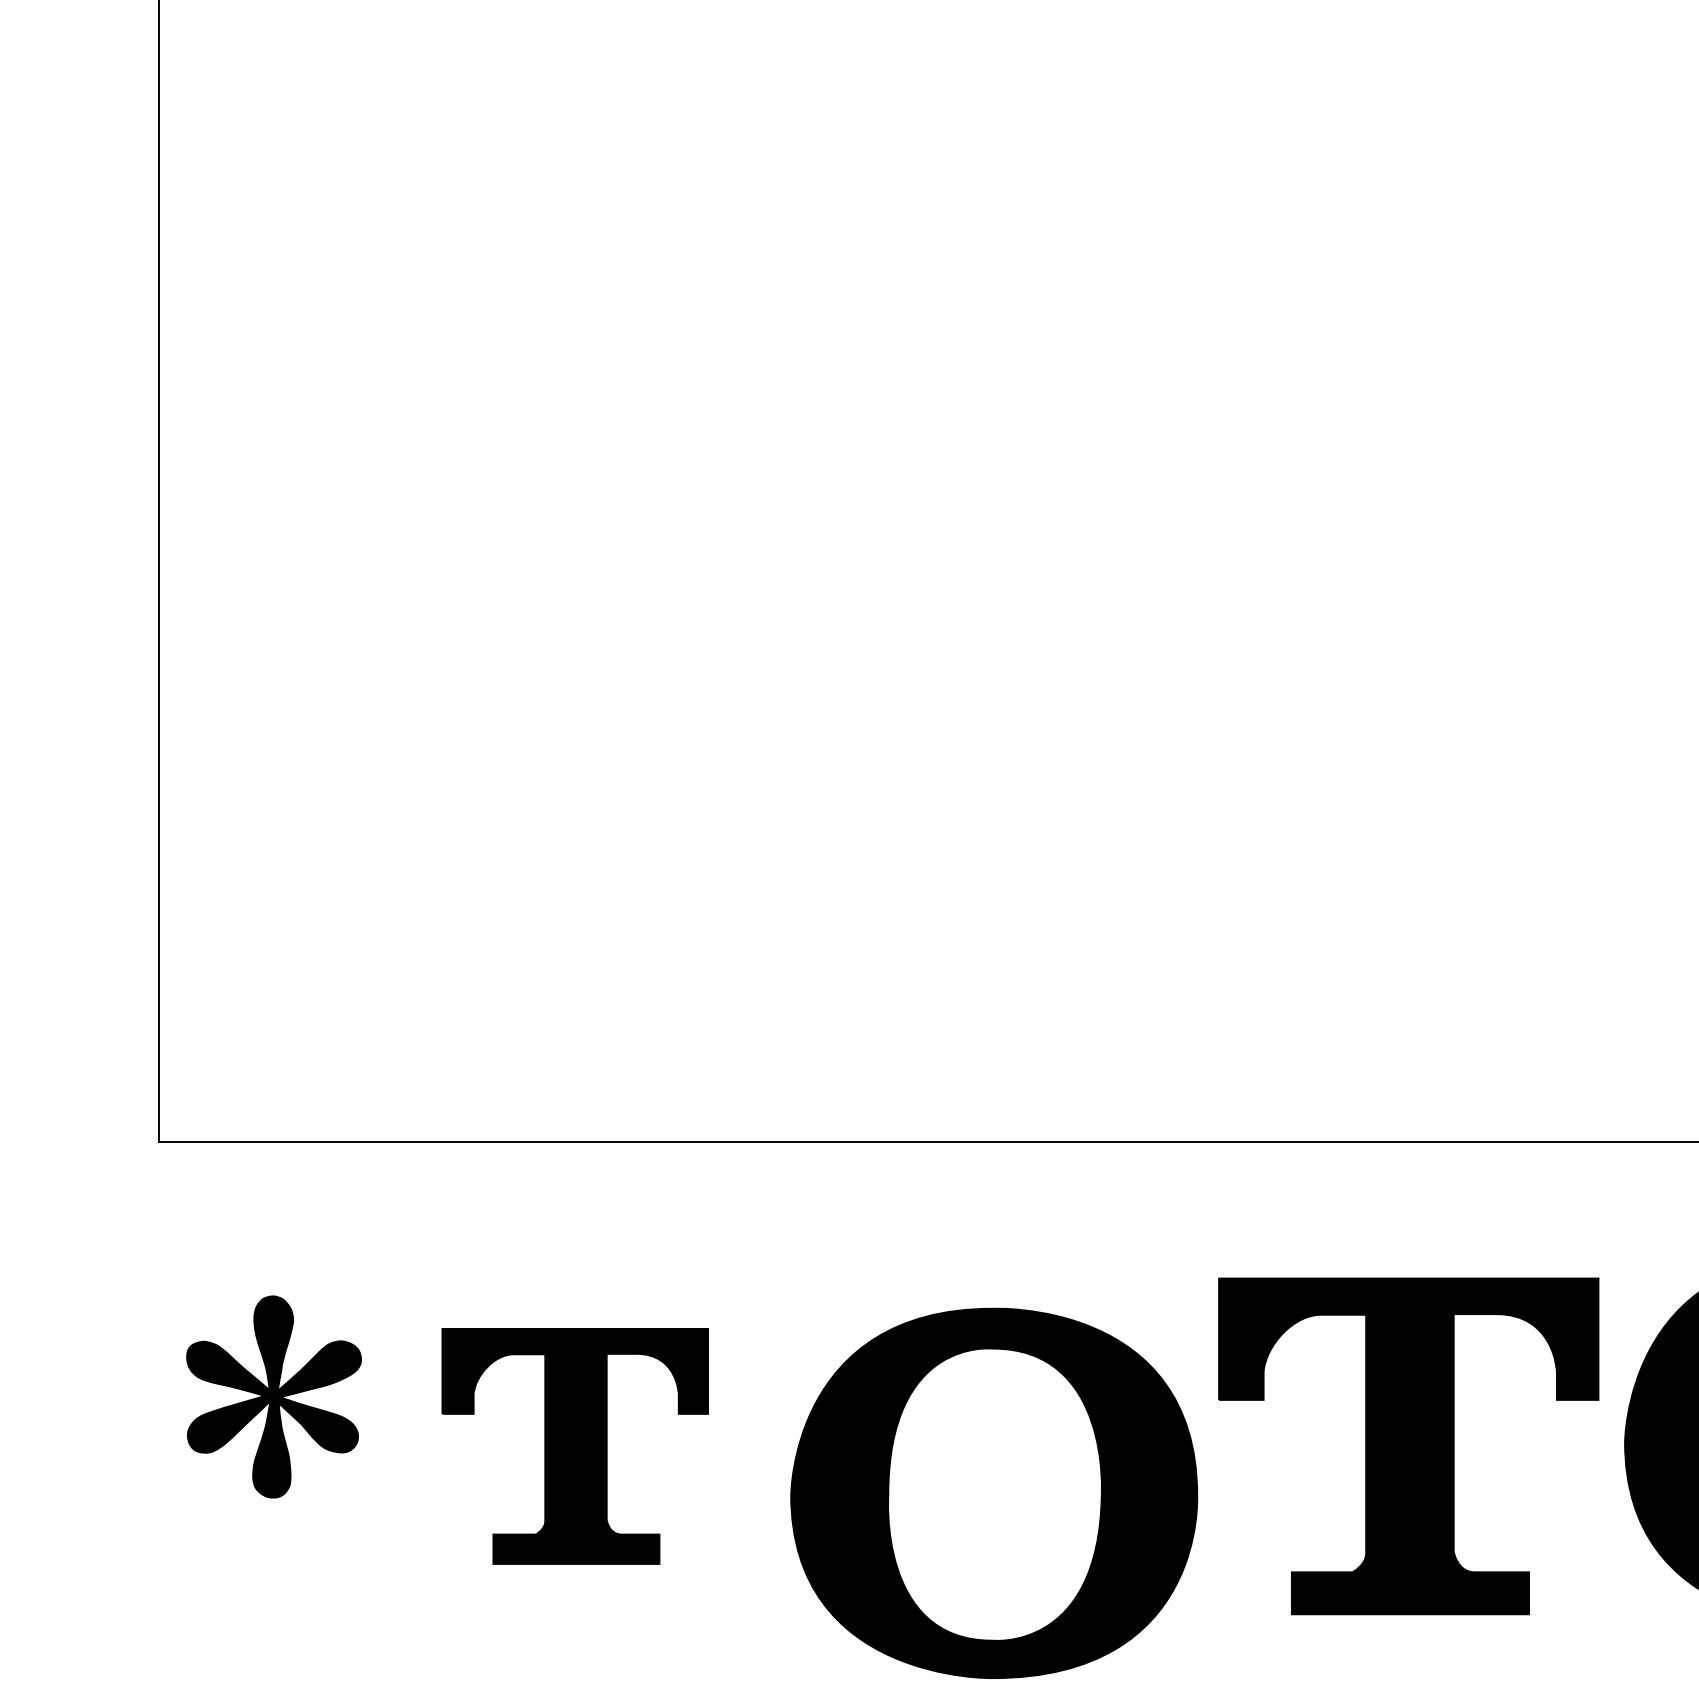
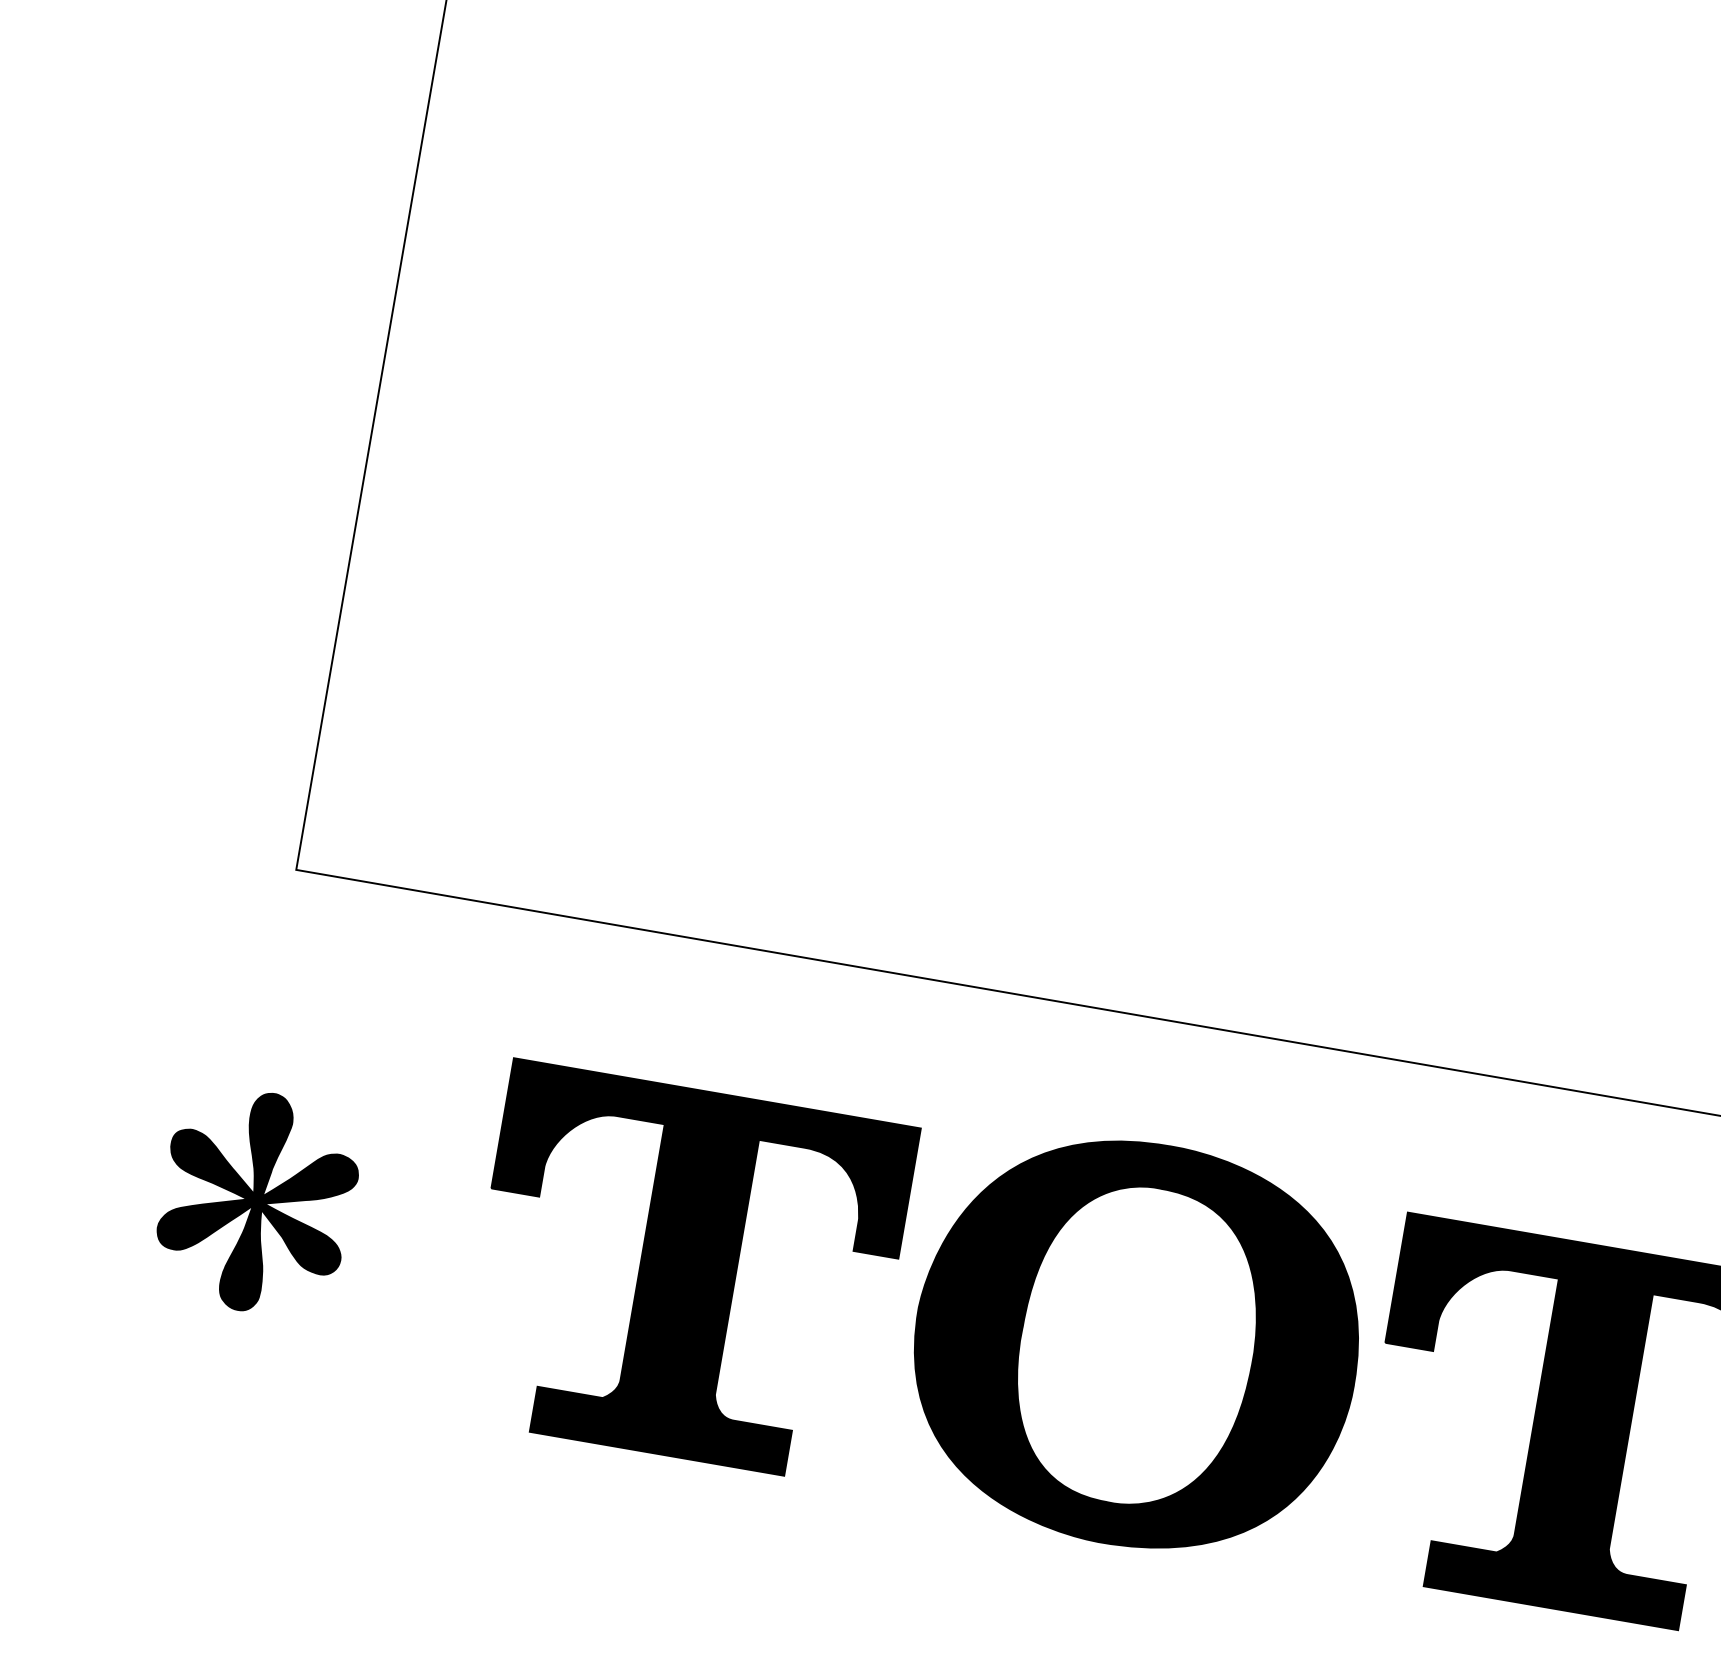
part: (273, 1396) -> (257, 1201), moved
part: (574, 1446) -> (685, 1273), size x1.43
part: (994, 1492) -> (1137, 1343), moved

